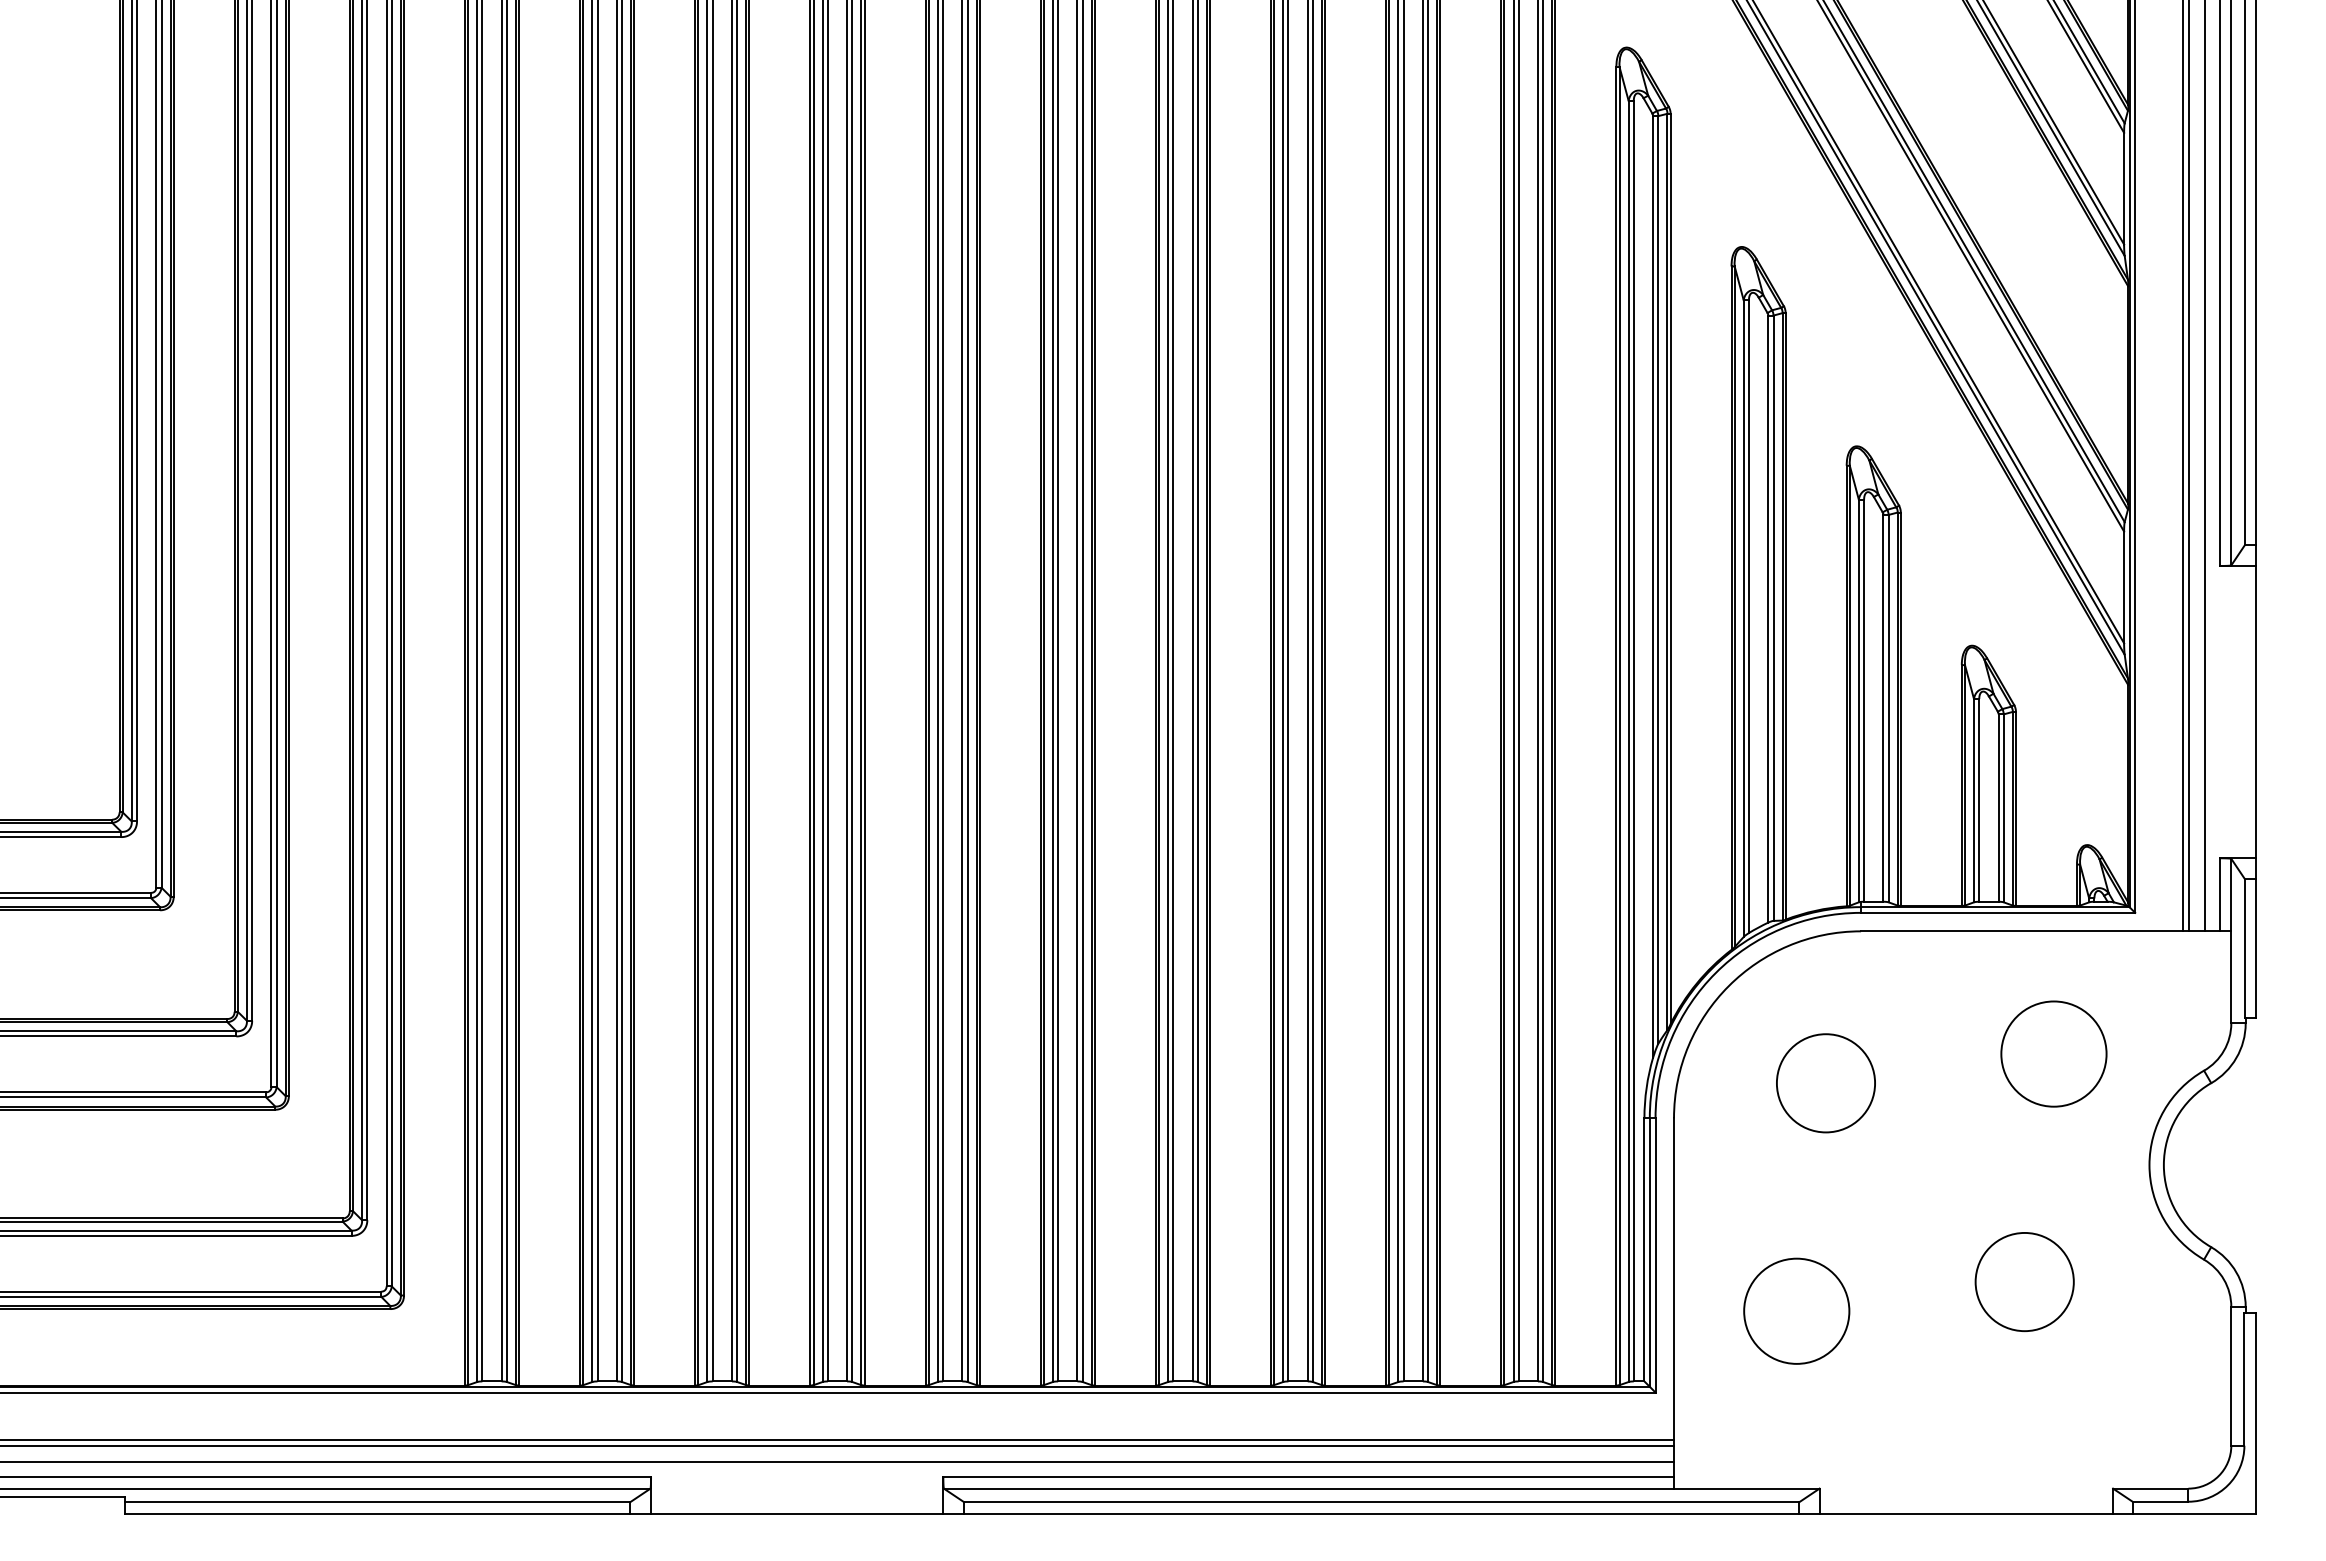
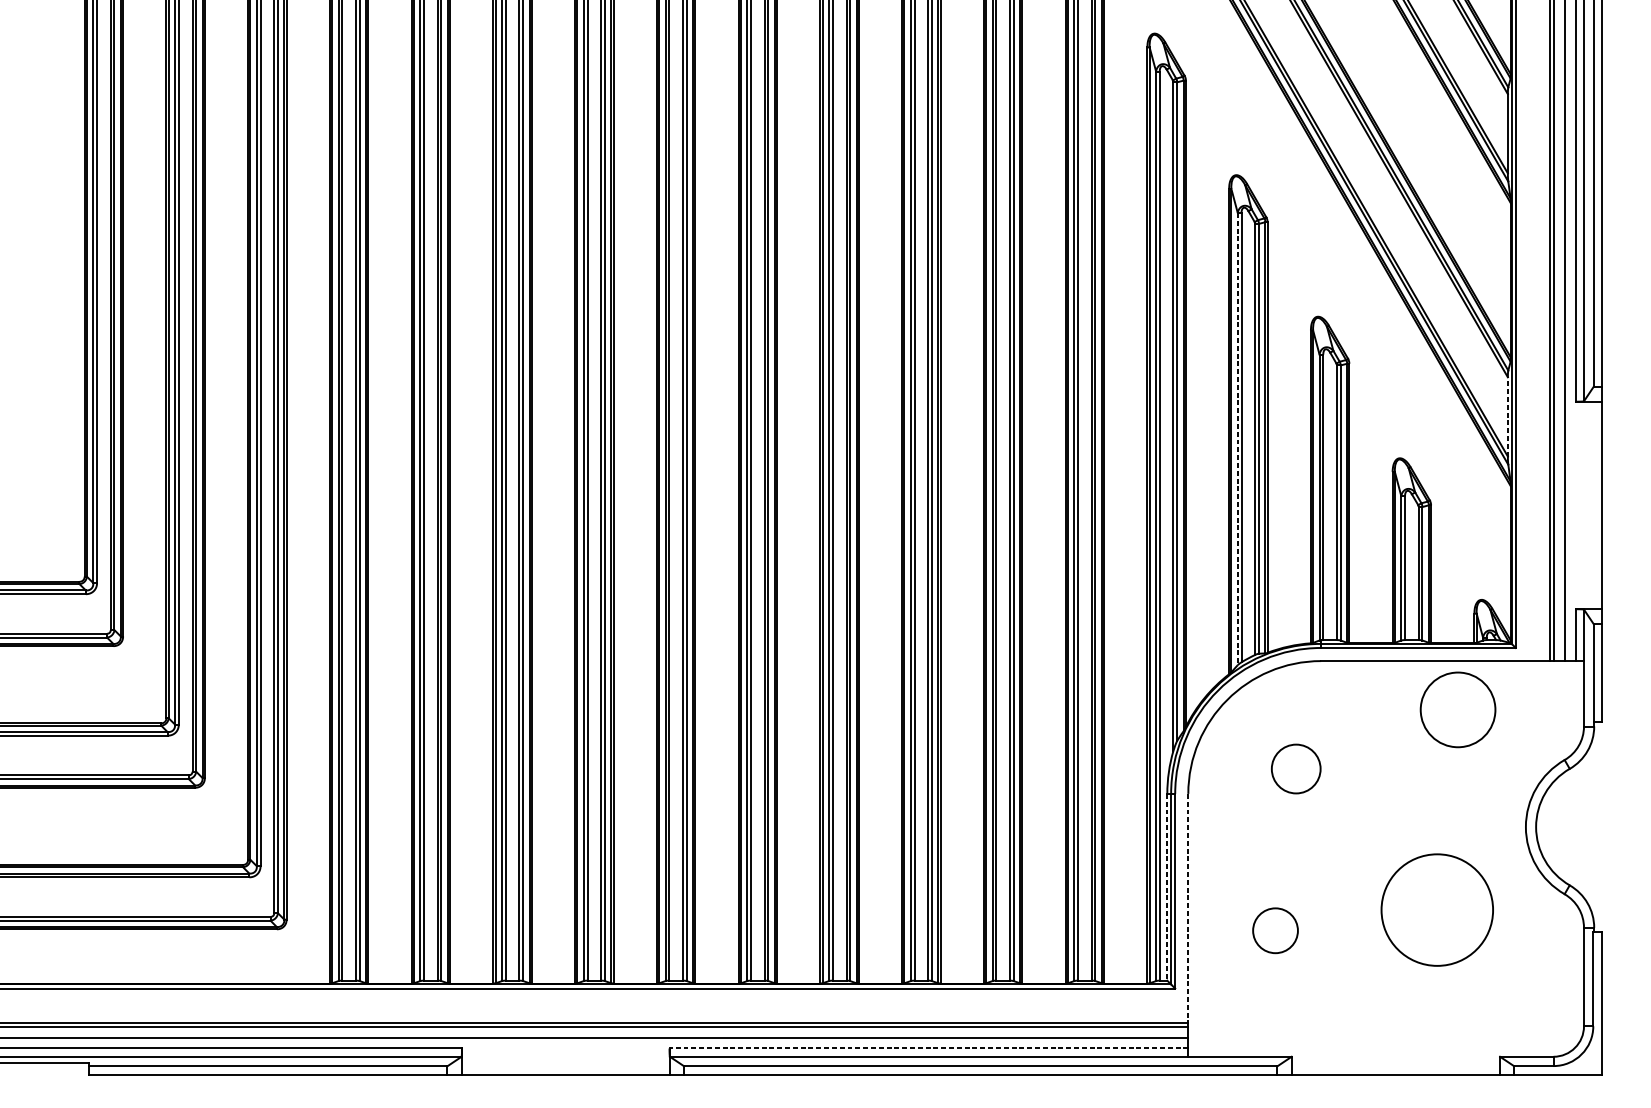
line: (2124, 587) -> (1508, 416), solid -> dashed
line: (1743, 619) -> (1237, 439), solid -> dashed
circle: (2053, 1053) -> (1457, 709), moved
circle: (1825, 1083) -> (1295, 769), size x0.7
line: (1644, 1249) -> (1167, 886), solid -> dashed
line: (1674, 1279) -> (1188, 908), solid -> dashed
circle: (2024, 1281) -> (1437, 909), size x1.6
circle: (1796, 1310) -> (1275, 930), size x0.6
line: (1308, 1476) -> (928, 1048), solid -> dashed

